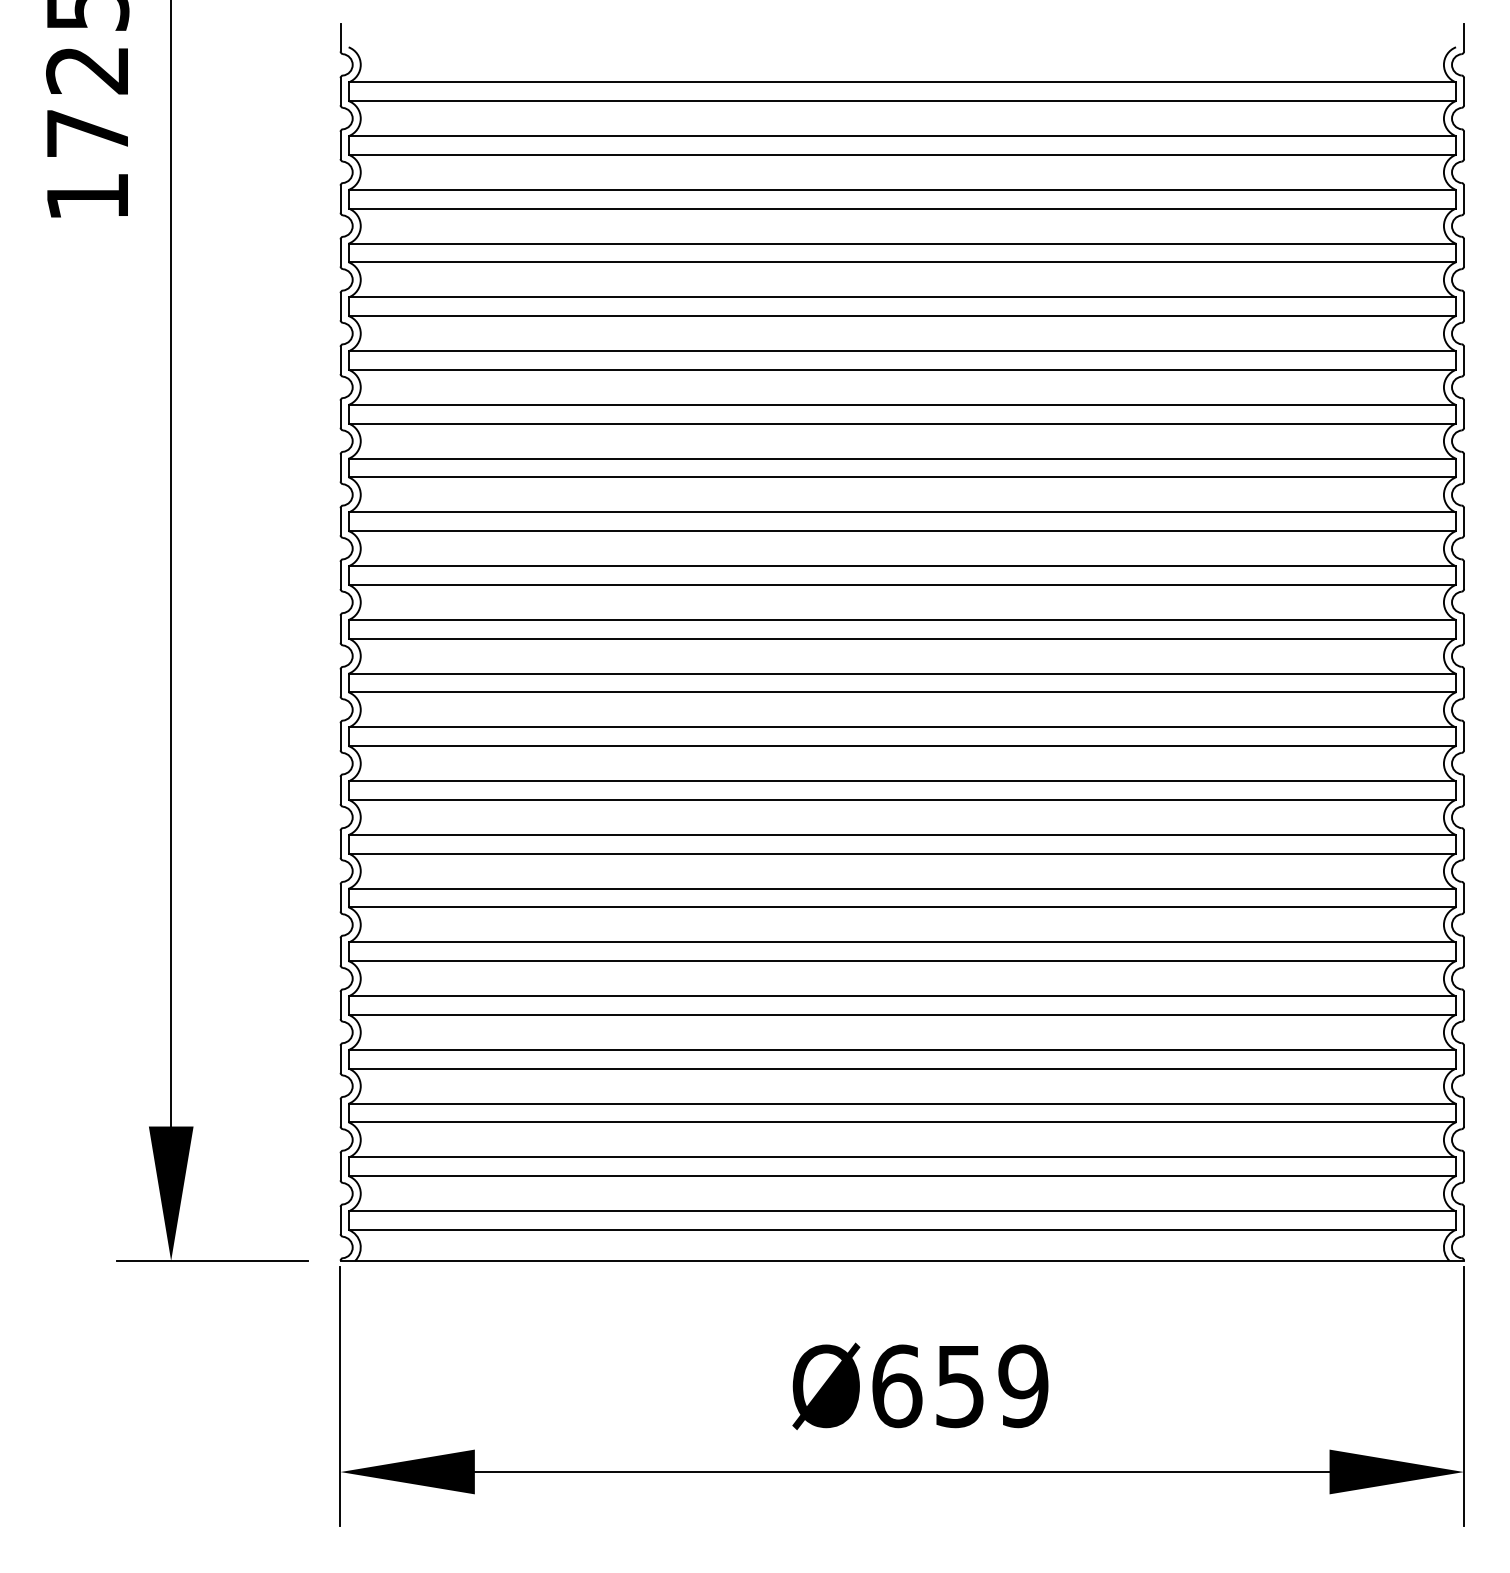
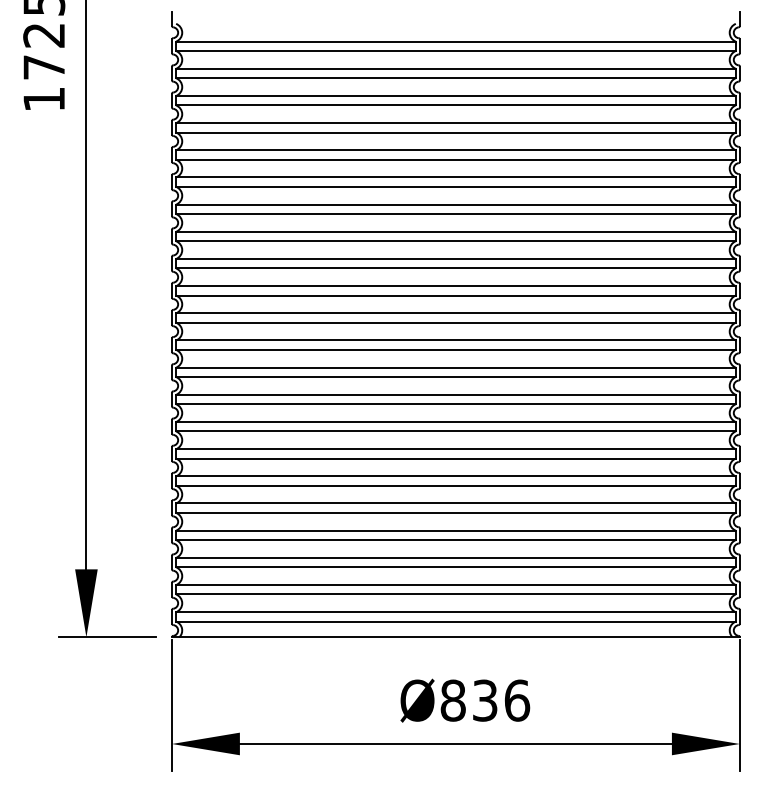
text: (960, 1385) -> (485, 700), Ø659 -> Ø836

